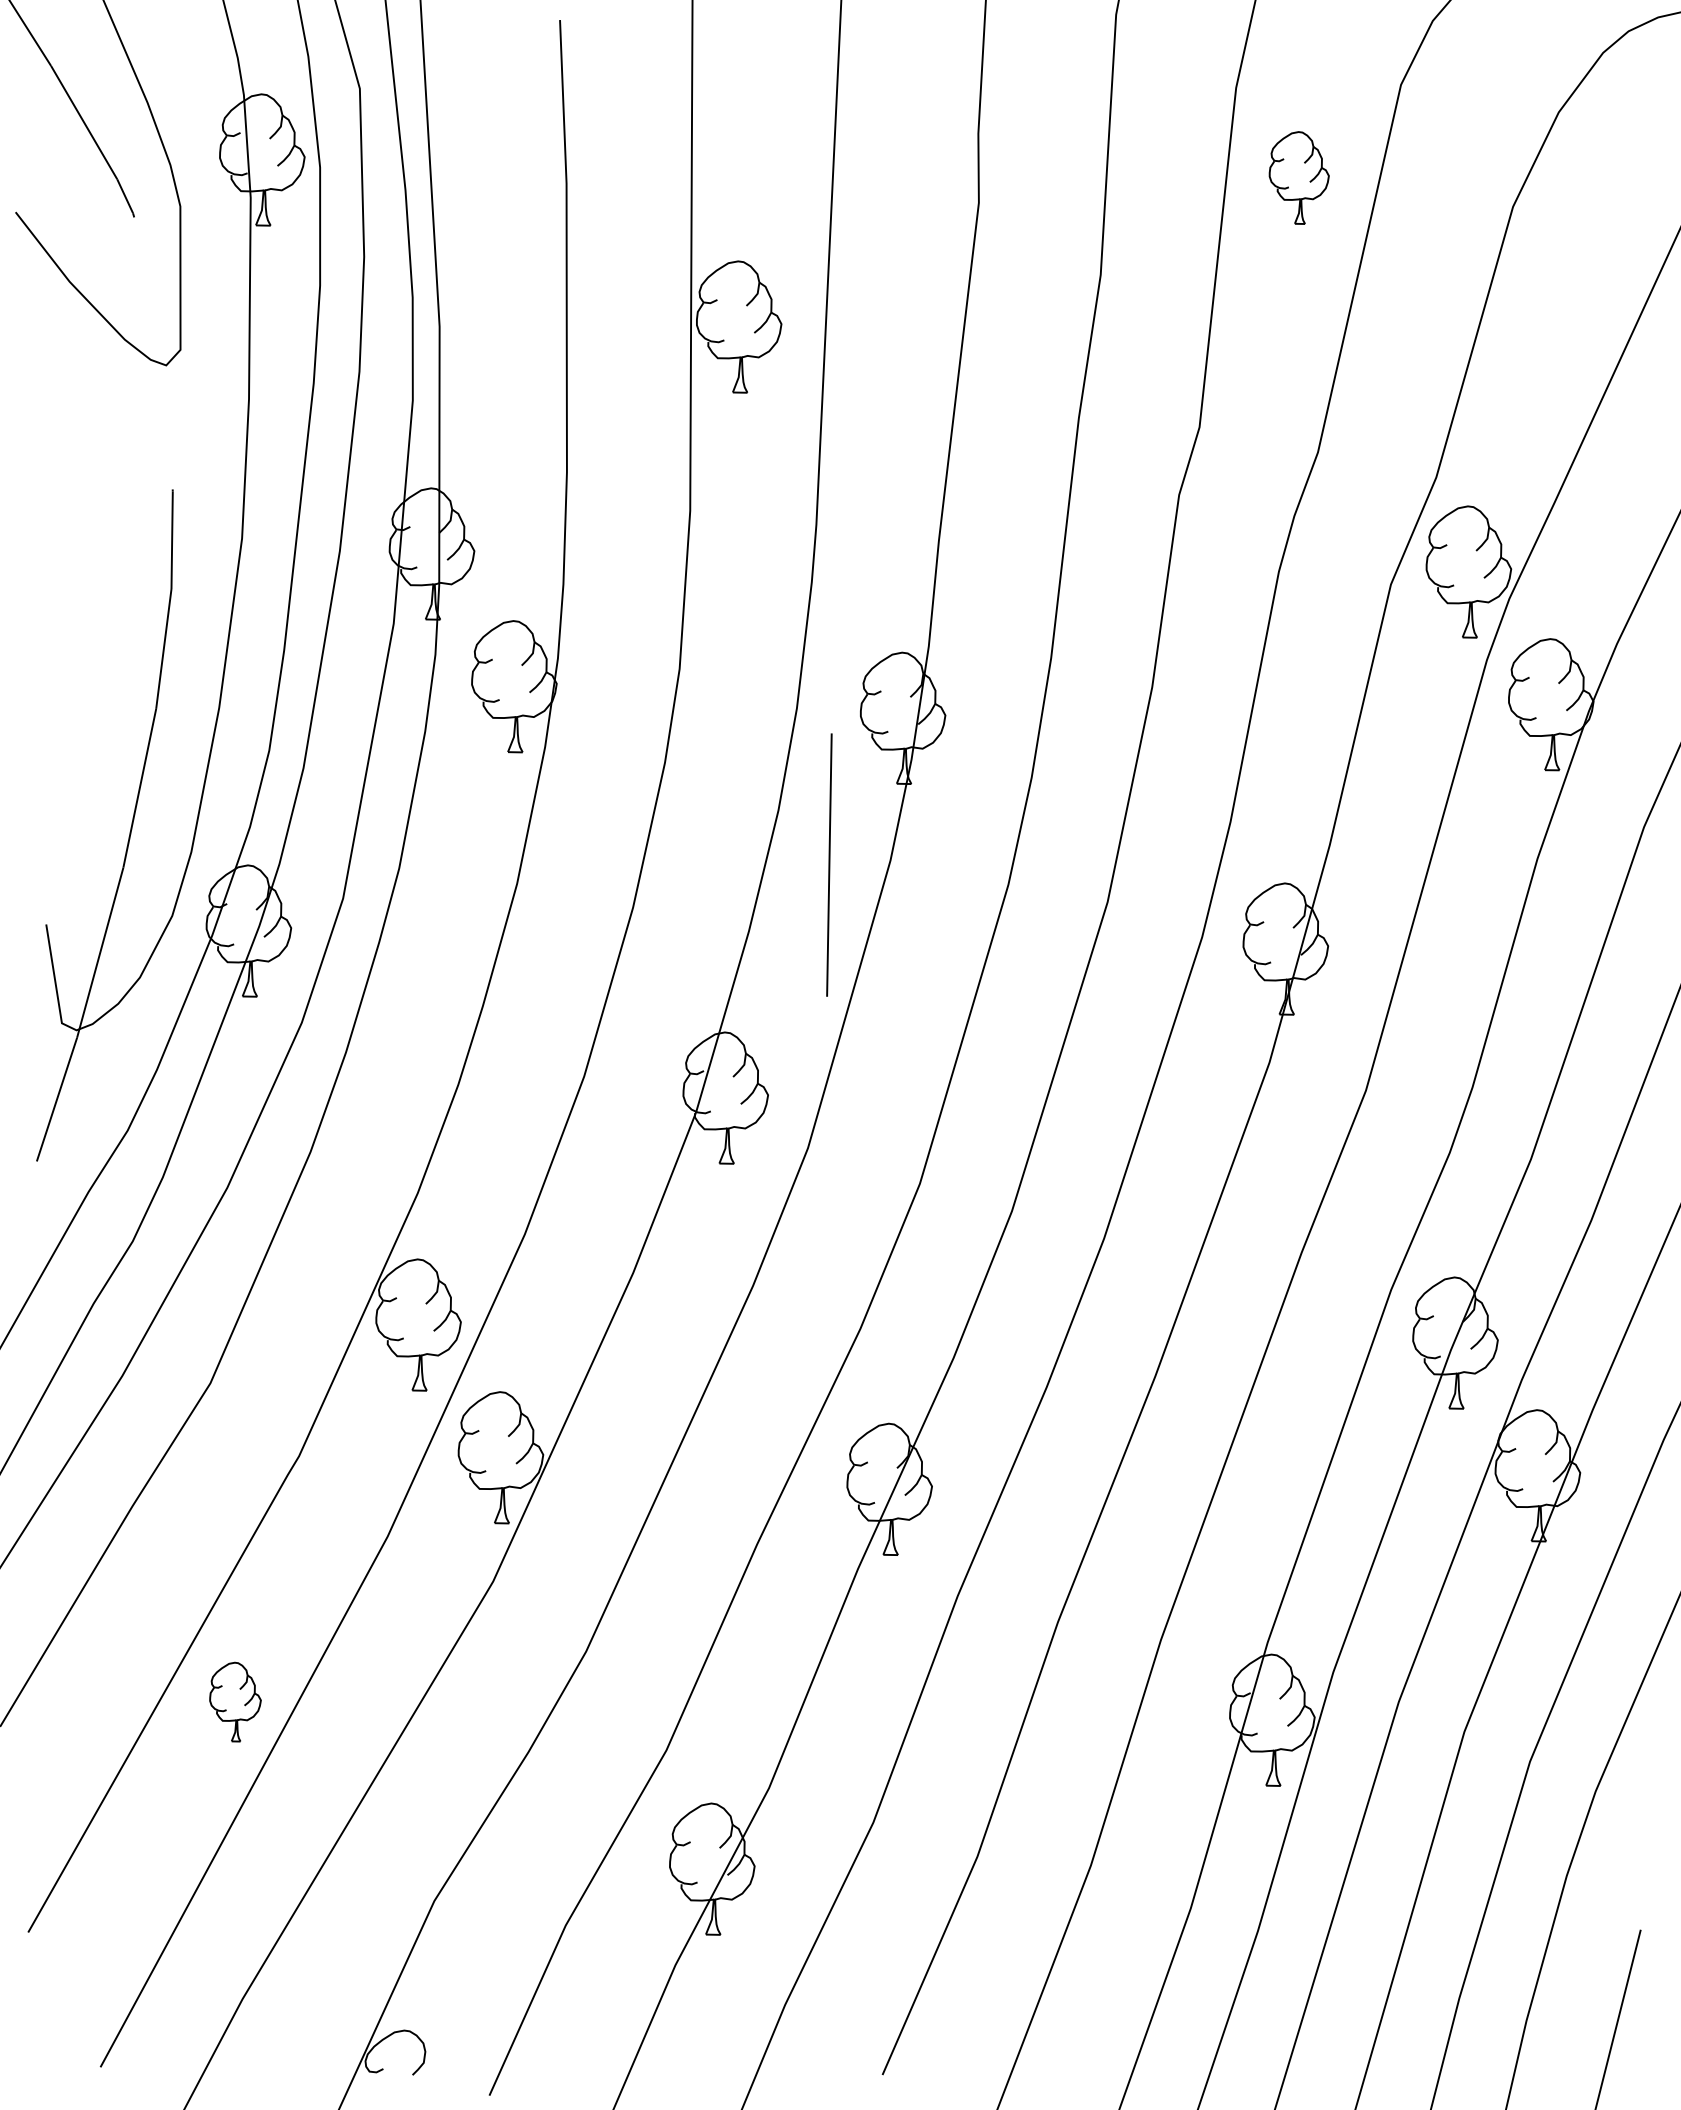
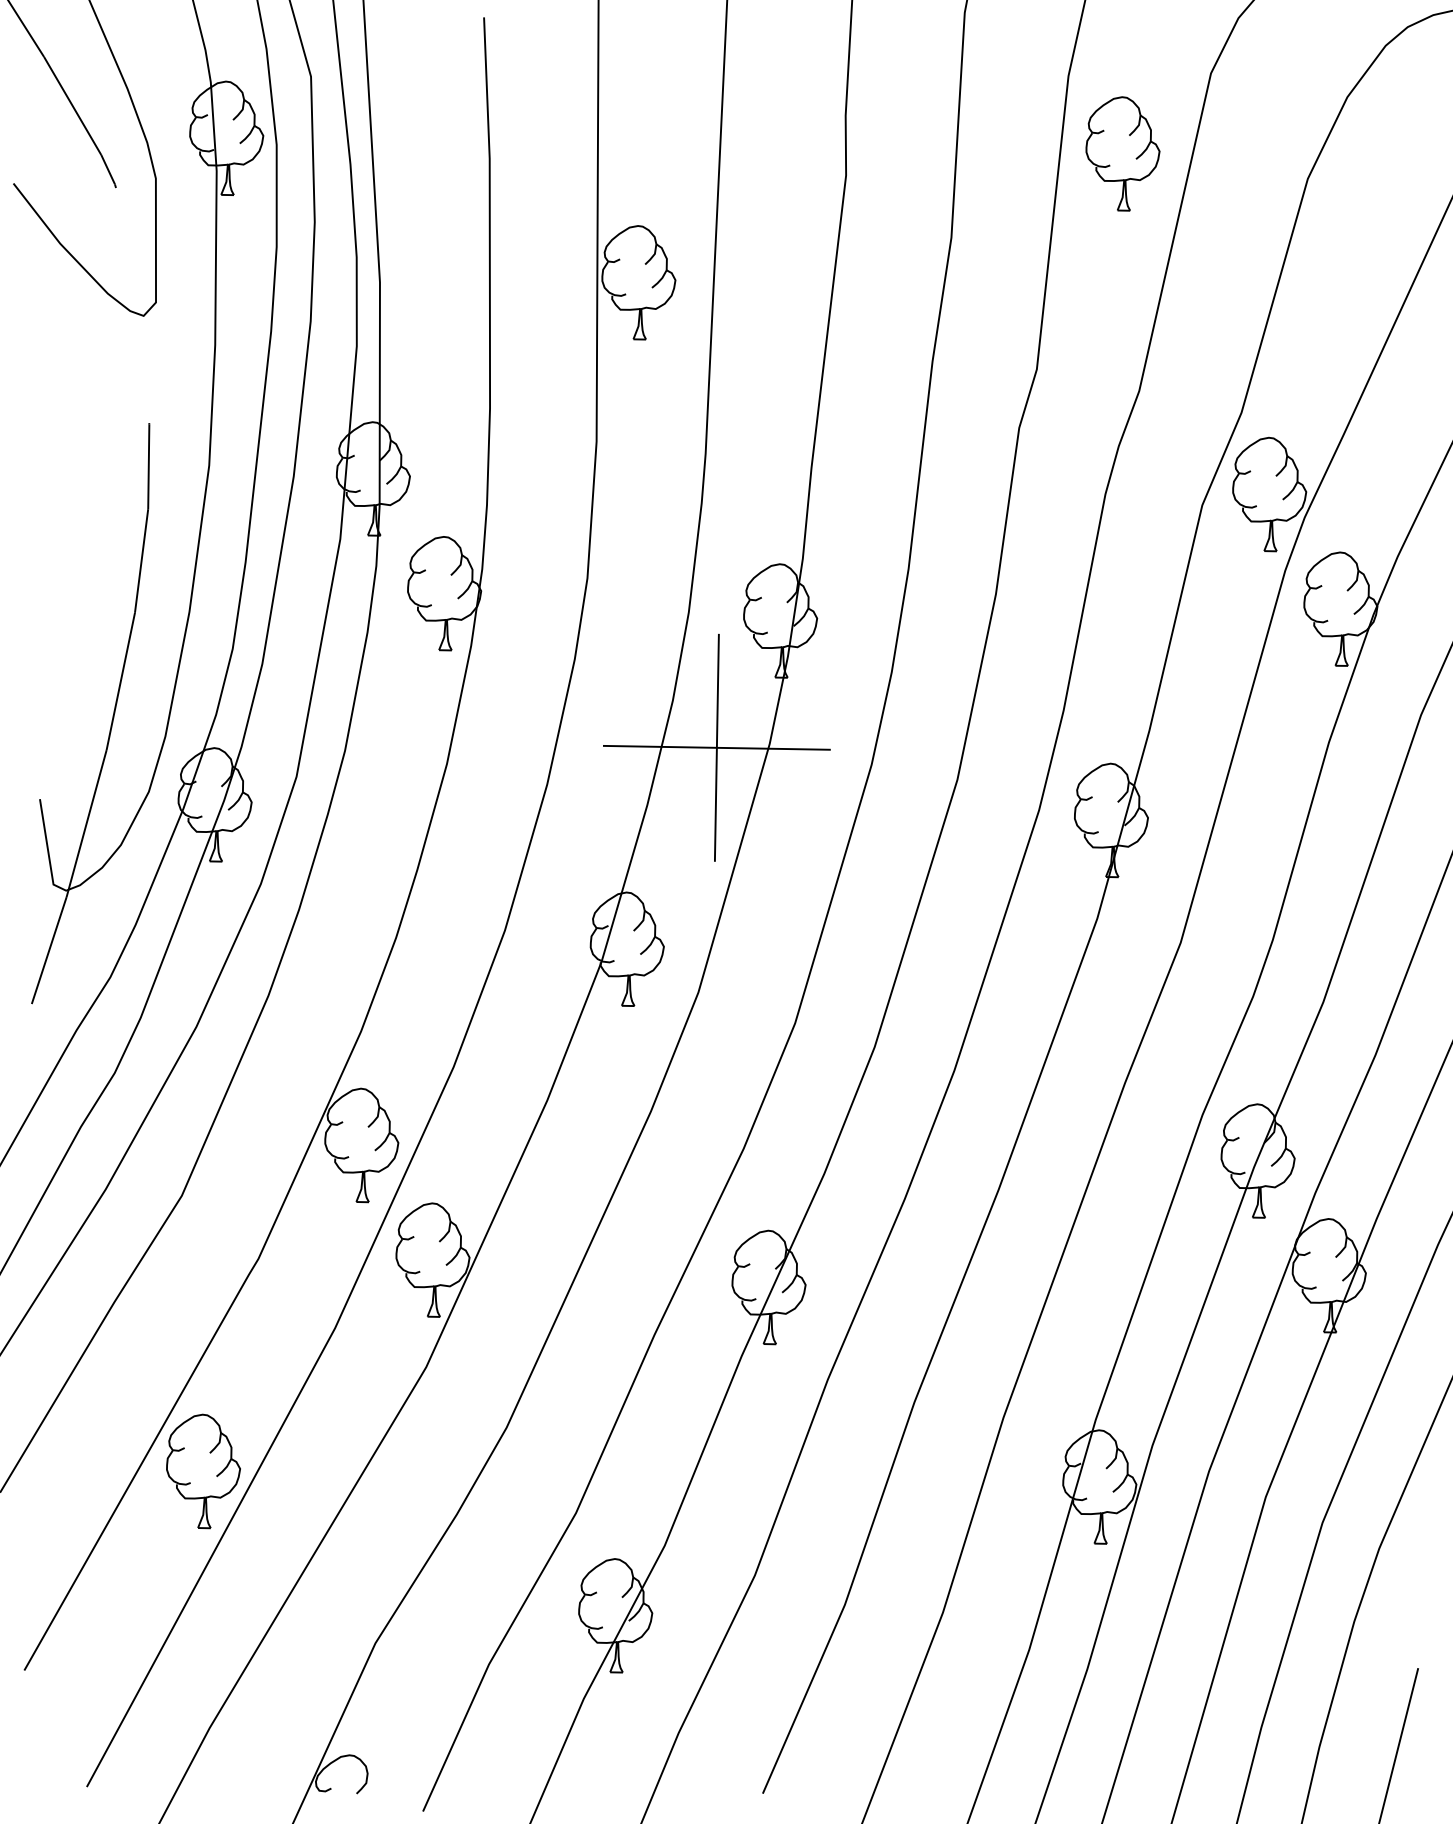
part: (1299, 177) -> (1123, 153), size x1.43
line: (829, 864) -> (716, 747), added
part: (235, 1701) -> (203, 1470), size x1.67

